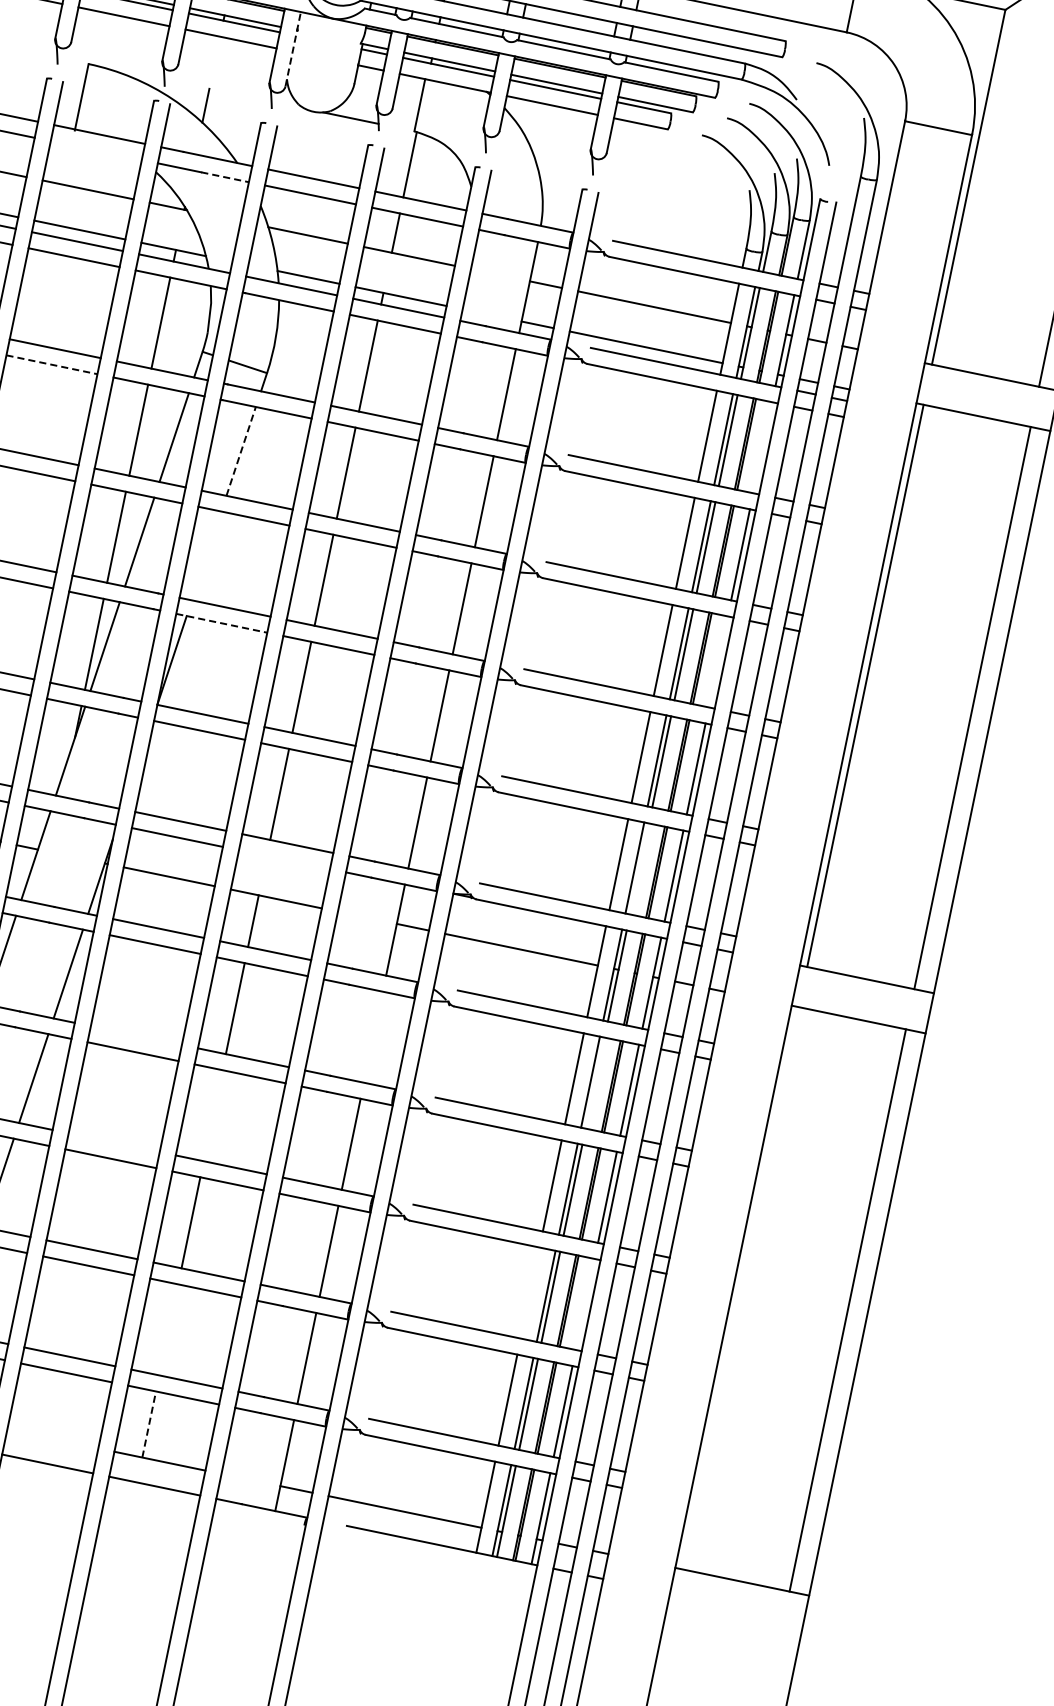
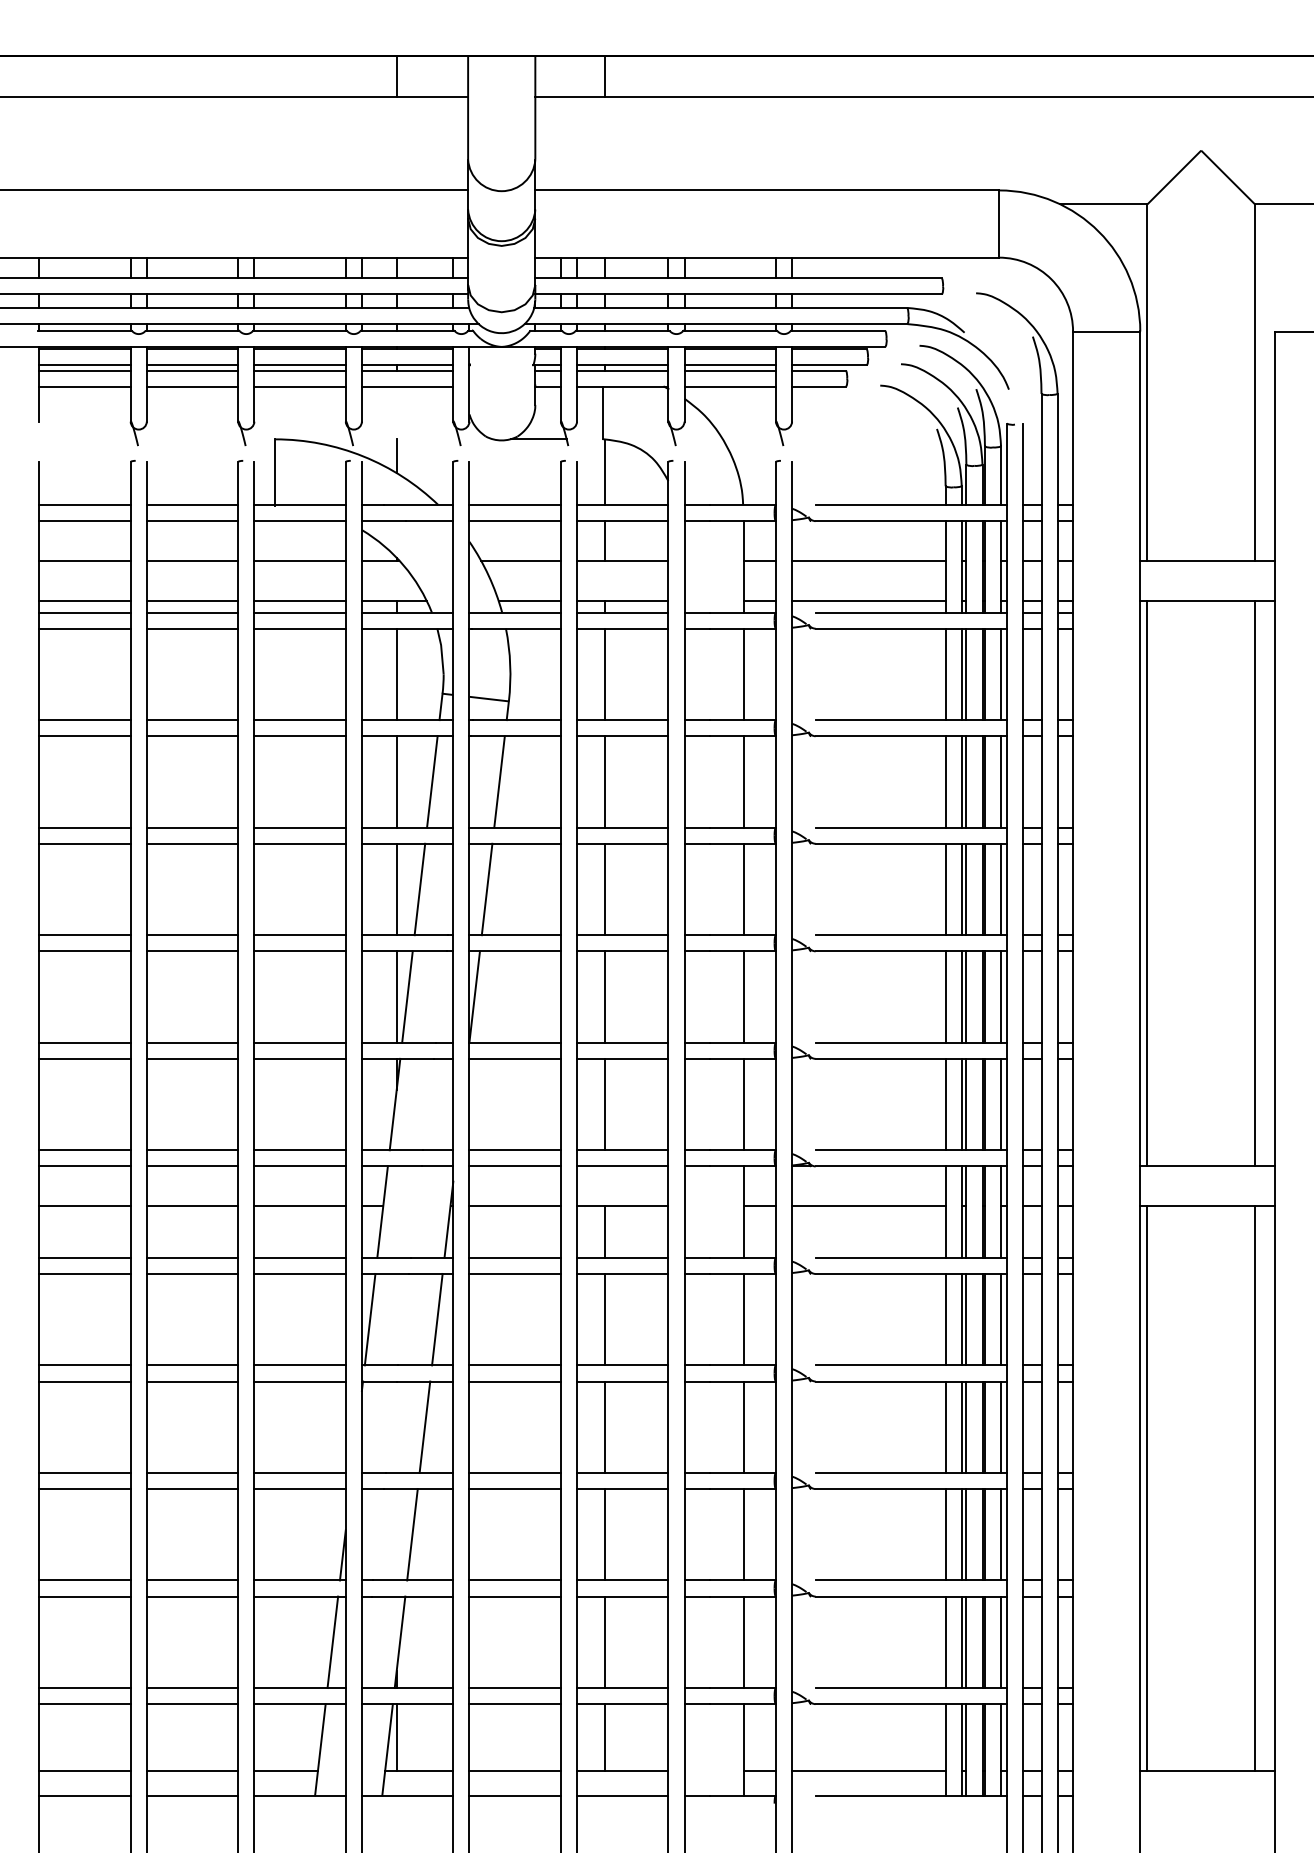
line: (293, 48) -> (469, 383), dashed -> solid
line: (95, 150) -> (299, 521), added
line: (225, 177) -> (429, 521), dashed -> solid
line: (52, 365) -> (300, 736), dashed -> solid
line: (763, 447) -> (1001, 674), added
line: (241, 450) -> (499, 781), dashed -> solid
line: (205, 555) -> (486, 889), added
line: (222, 623) -> (515, 951), dashed -> solid
line: (718, 662) -> (1001, 889), added
line: (284, 859) -> (622, 1166), added
line: (639, 868) -> (966, 1104), added
line: (135, 1035) -> (514, 1365), added
line: (373, 1037) -> (743, 1319), added
line: (595, 1082) -> (966, 1319), added
line: (213, 1115) -> (605, 1426), added
line: (113, 1142) -> (514, 1472), added
line: (740, 1287) -> (1147, 1487), added
line: (530, 1292) -> (945, 1534), added
line: (585, 1304) -> (1001, 1534), added
line: (169, 1330) -> (605, 1642), added
line: (149, 1423) -> (605, 1736), dashed -> solid
line: (52, 1438) -> (514, 1770), added

